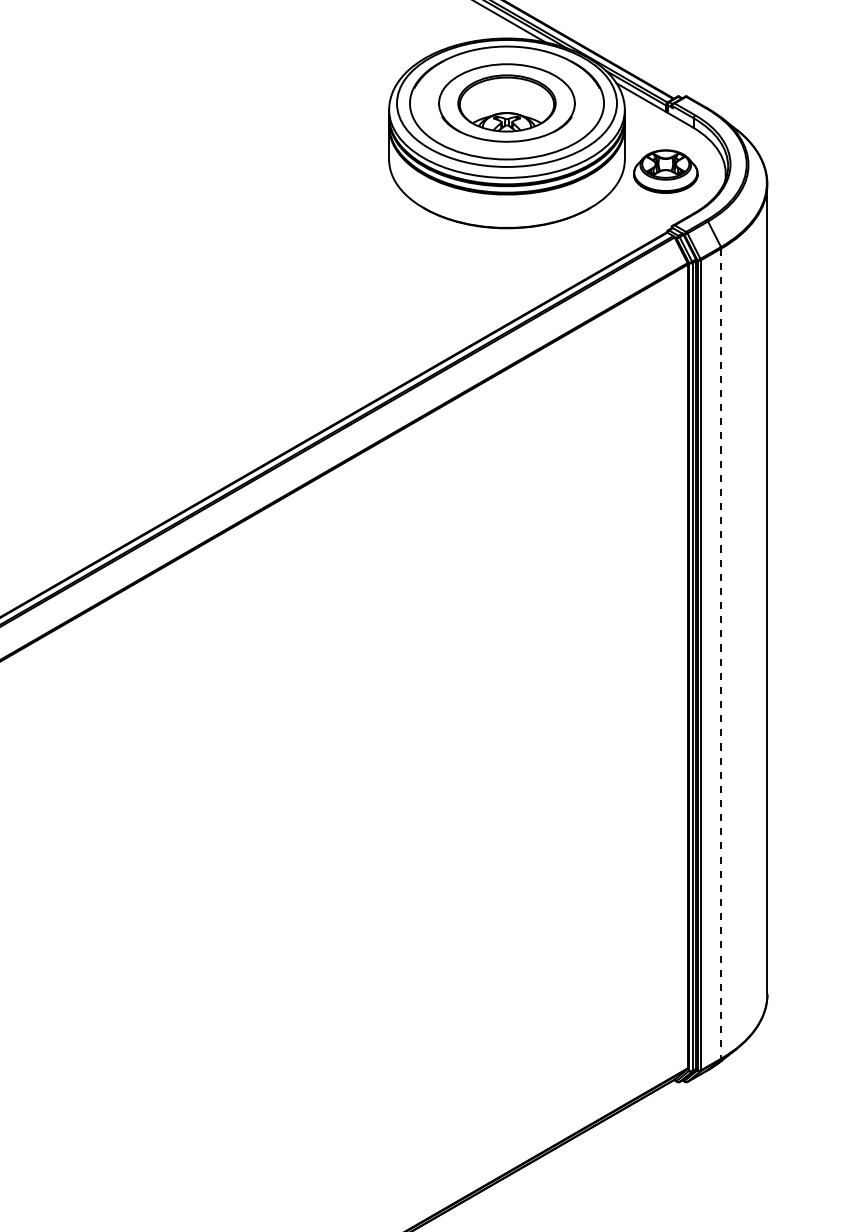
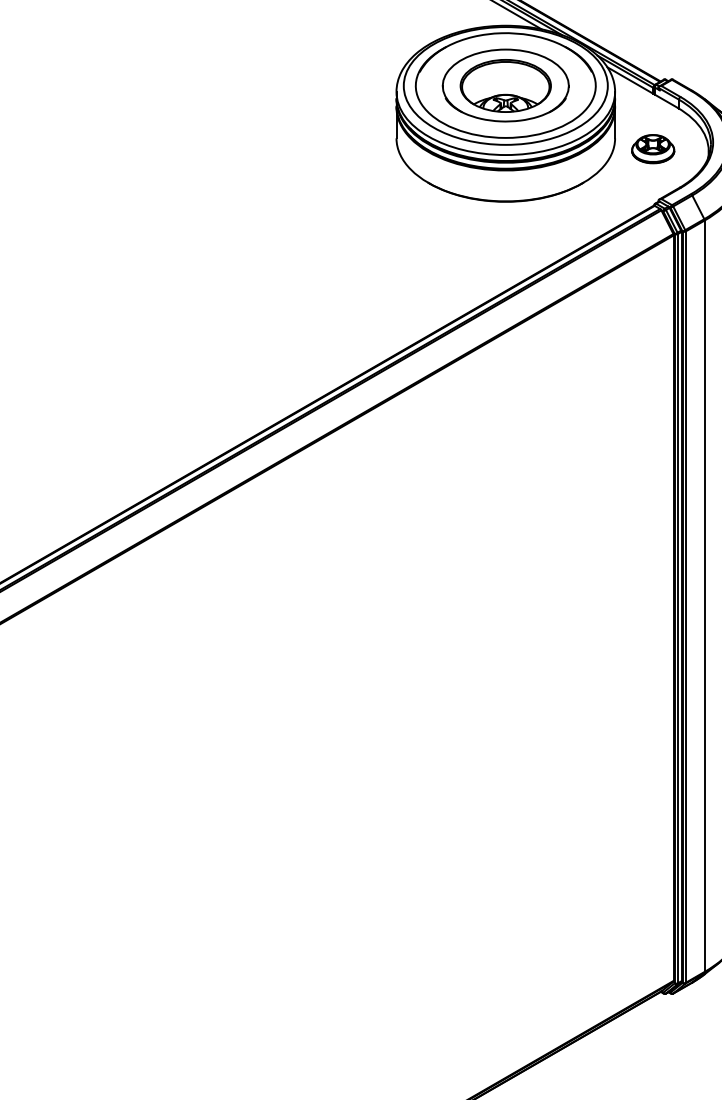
part: (665, 171) -> (652, 149), size x0.71
line: (721, 654) -> (704, 597), dashed -> solid

